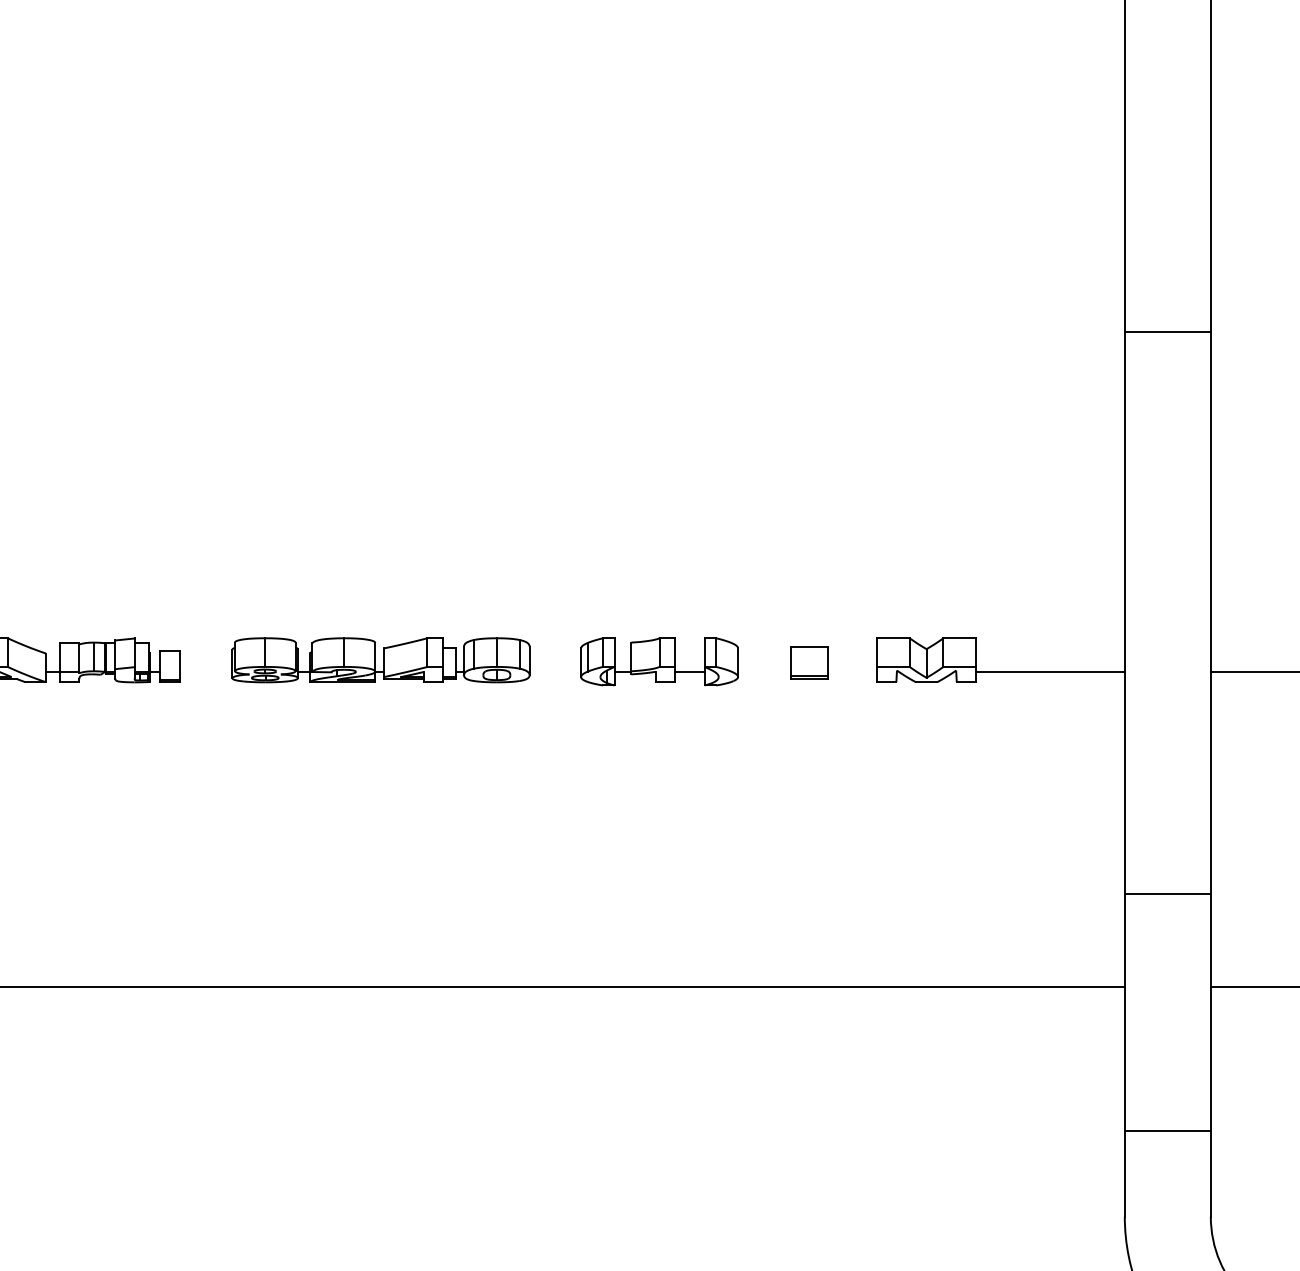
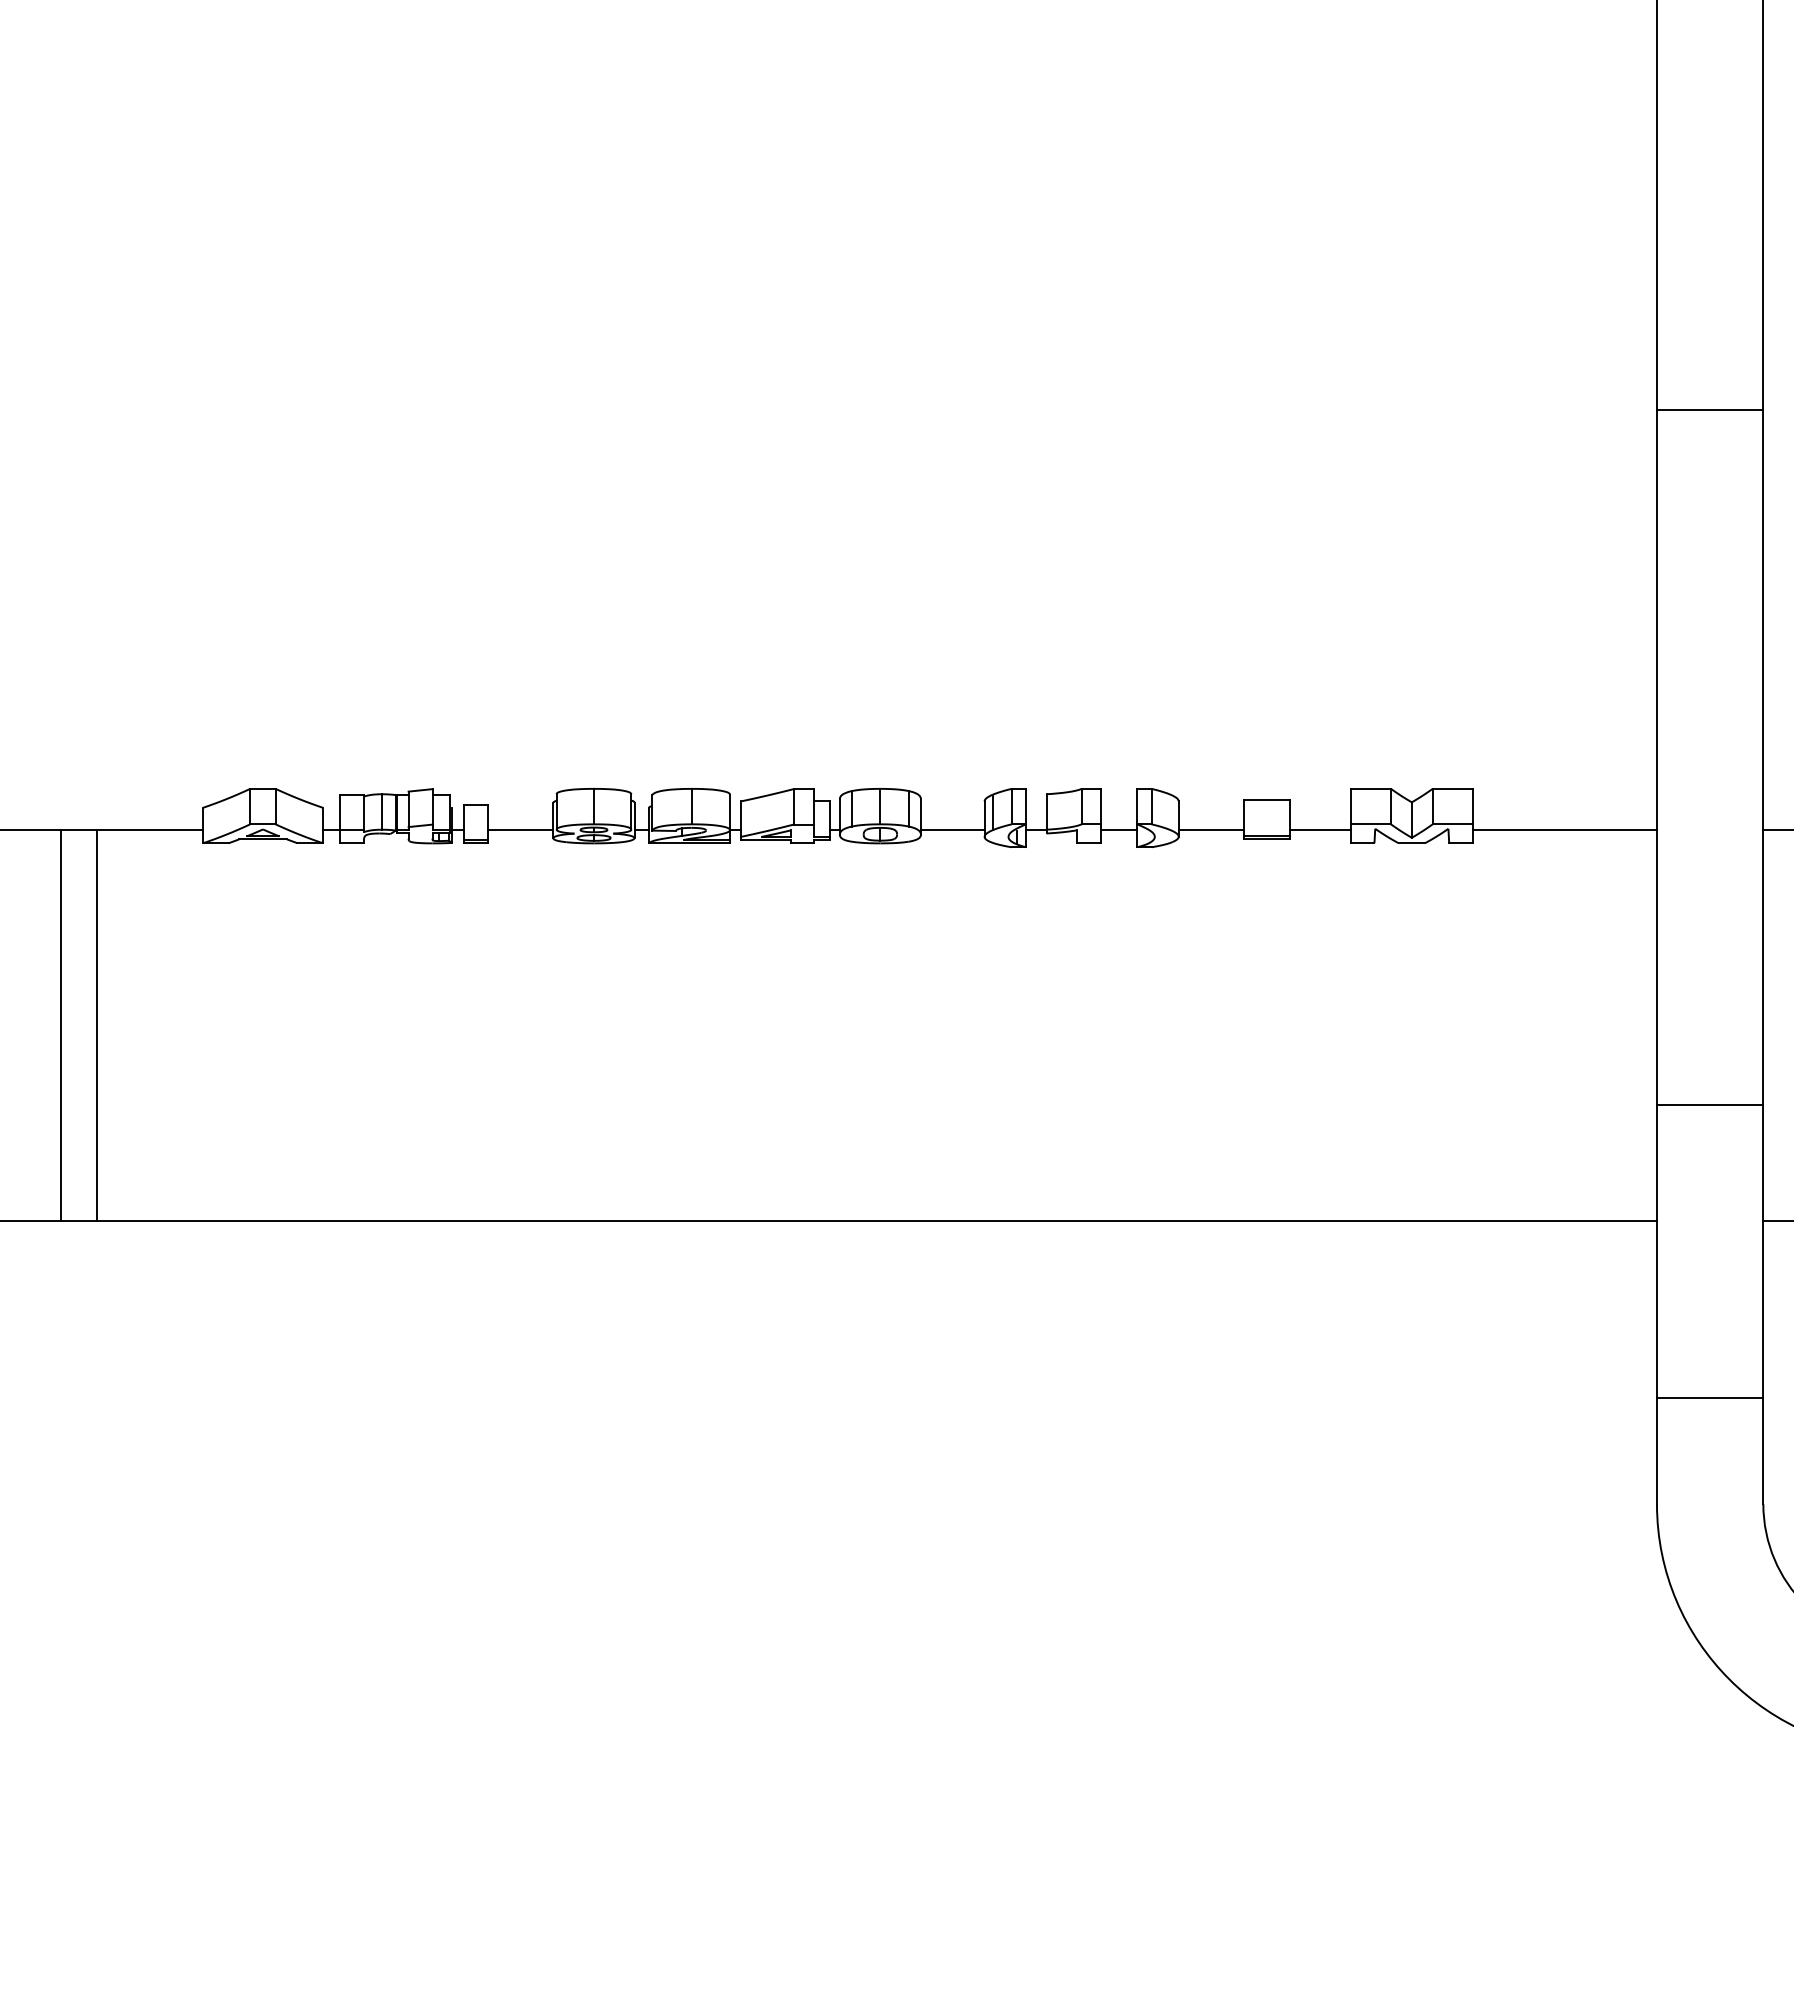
line: (205, 671) -> (520, 830), added
line: (555, 671) -> (952, 830), added
line: (763, 671) -> (1210, 830), added
line: (852, 671) -> (1320, 830), added

